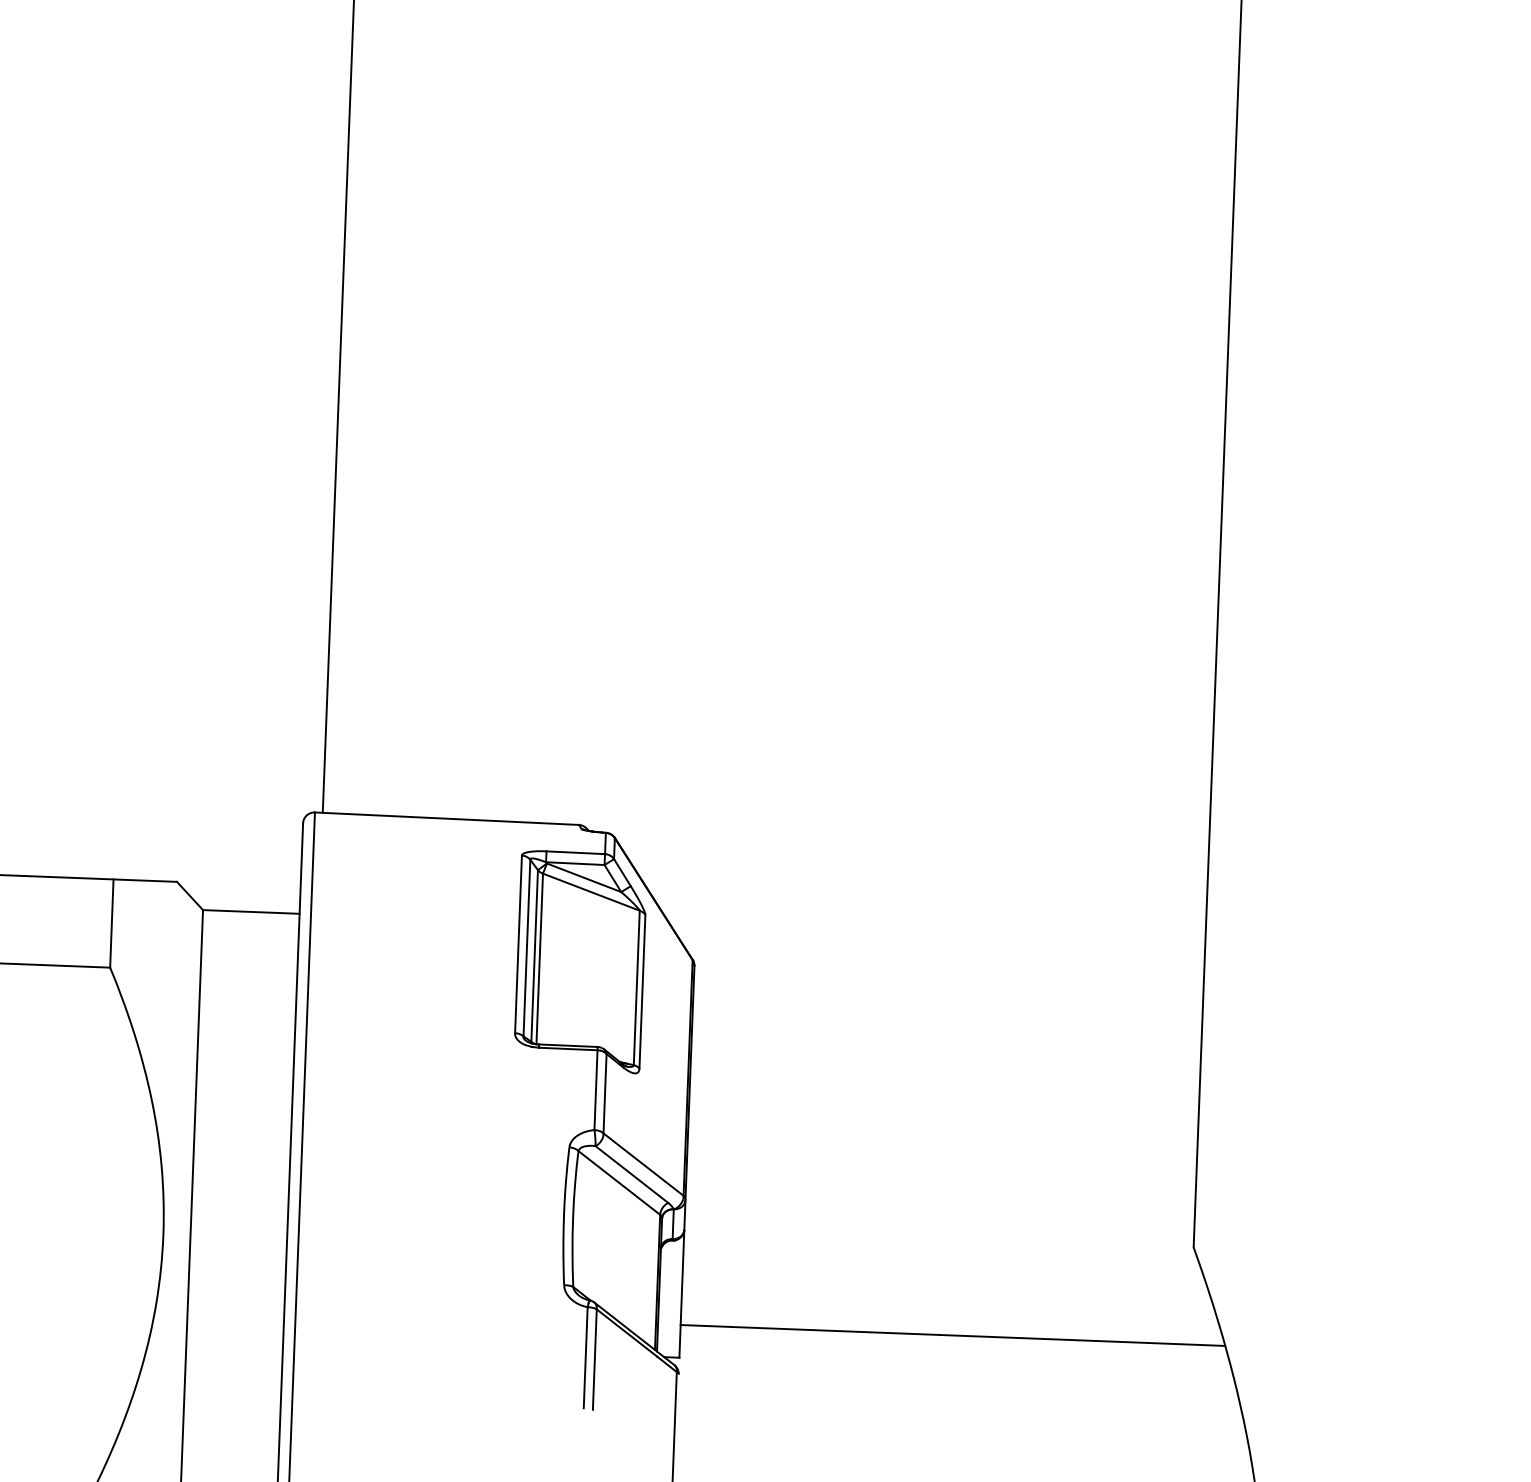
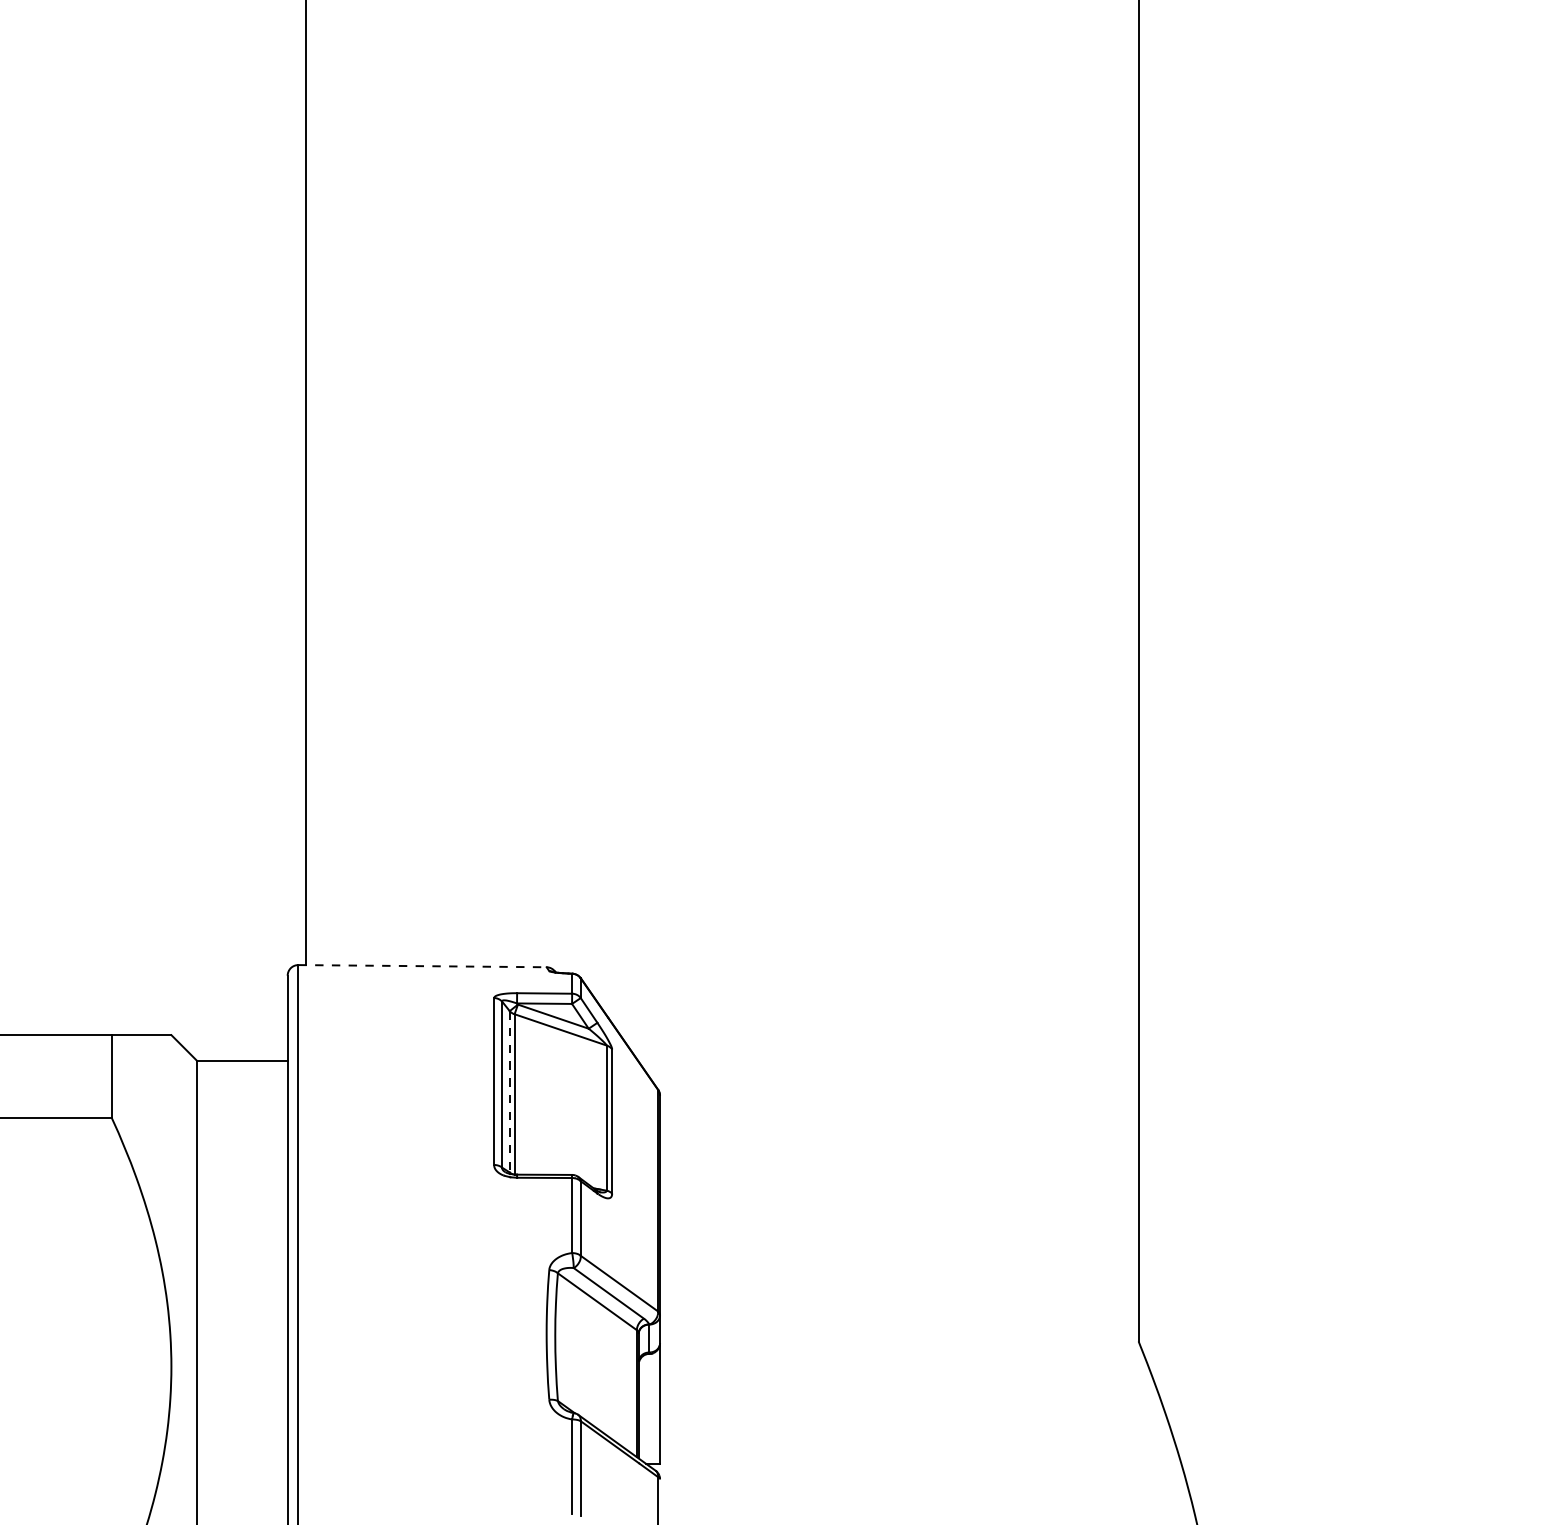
line: (448, 819) -> (423, 966), solid -> dashed
line: (534, 955) -> (509, 1091), solid -> dashed
line: (952, 1335) -> (915, 1432), removed

